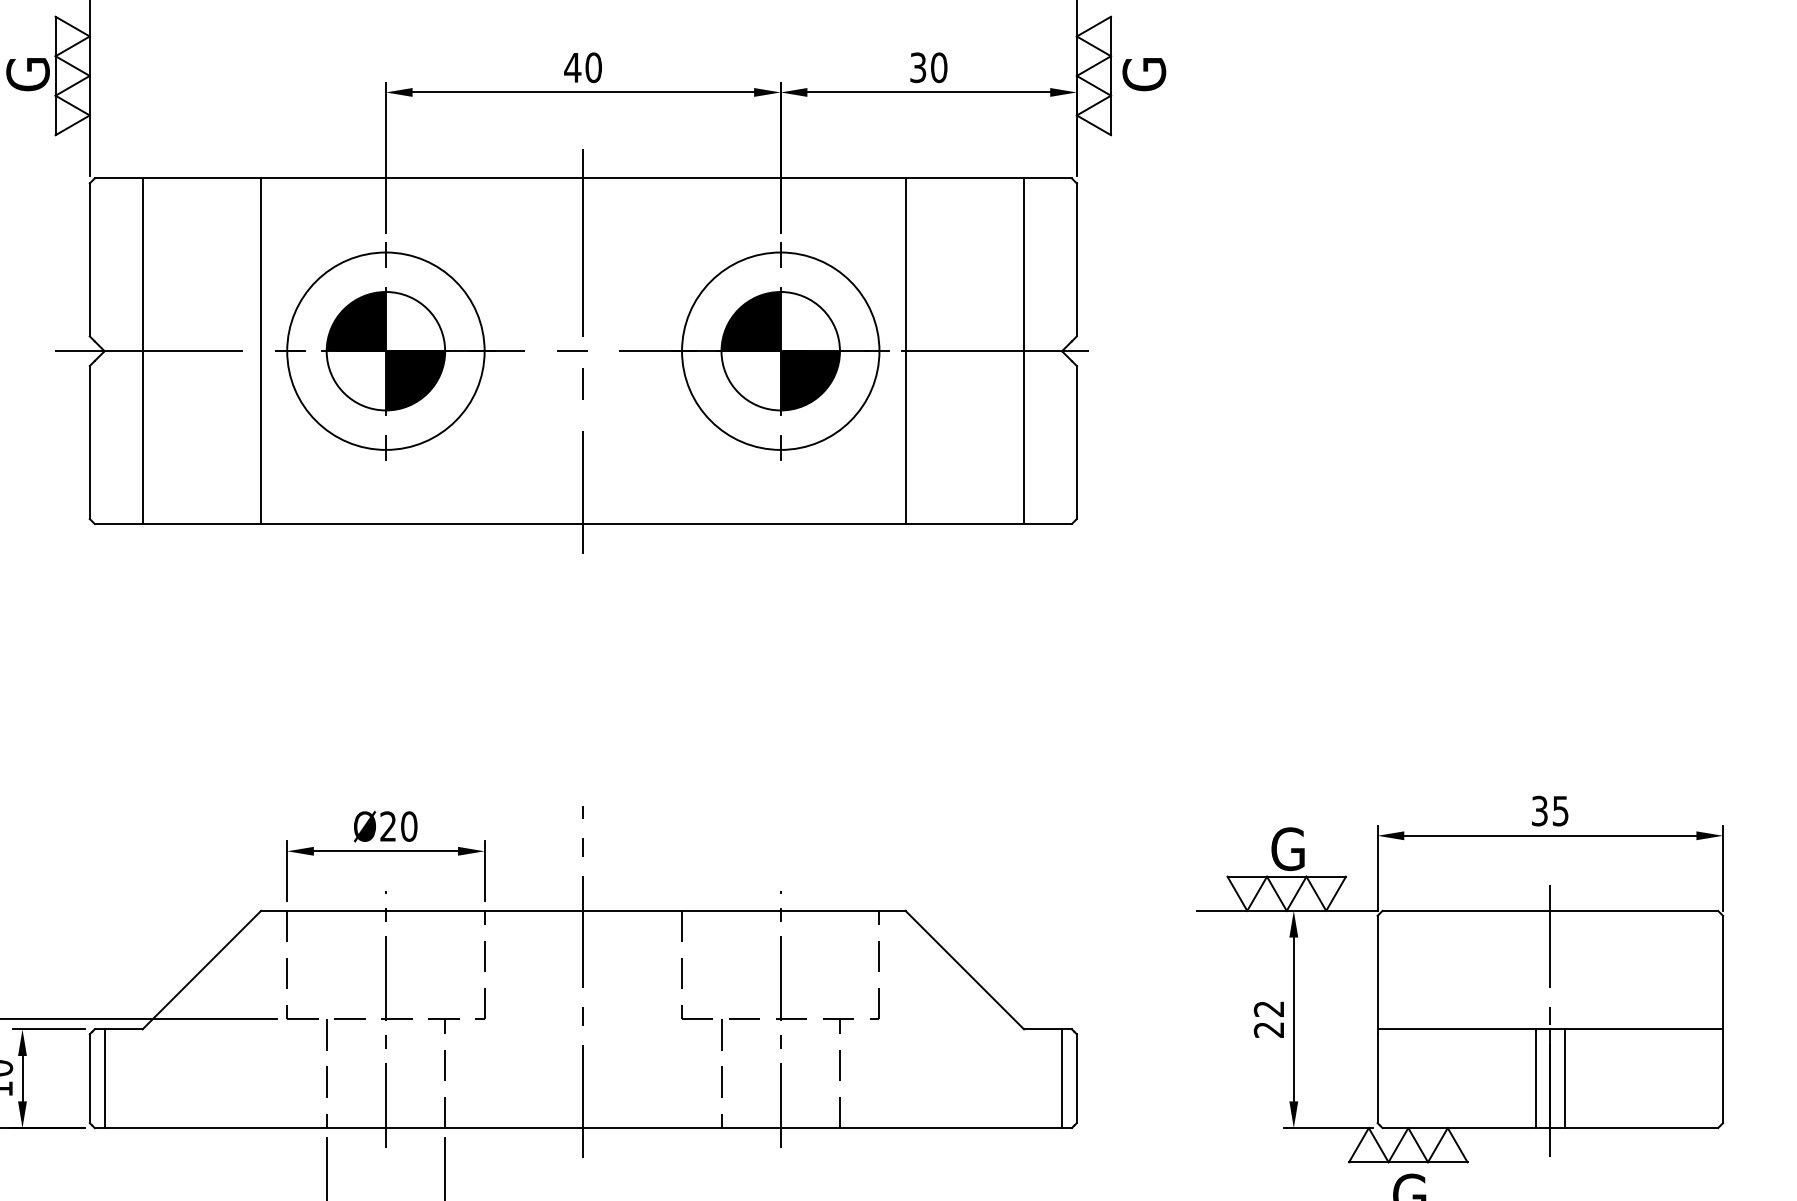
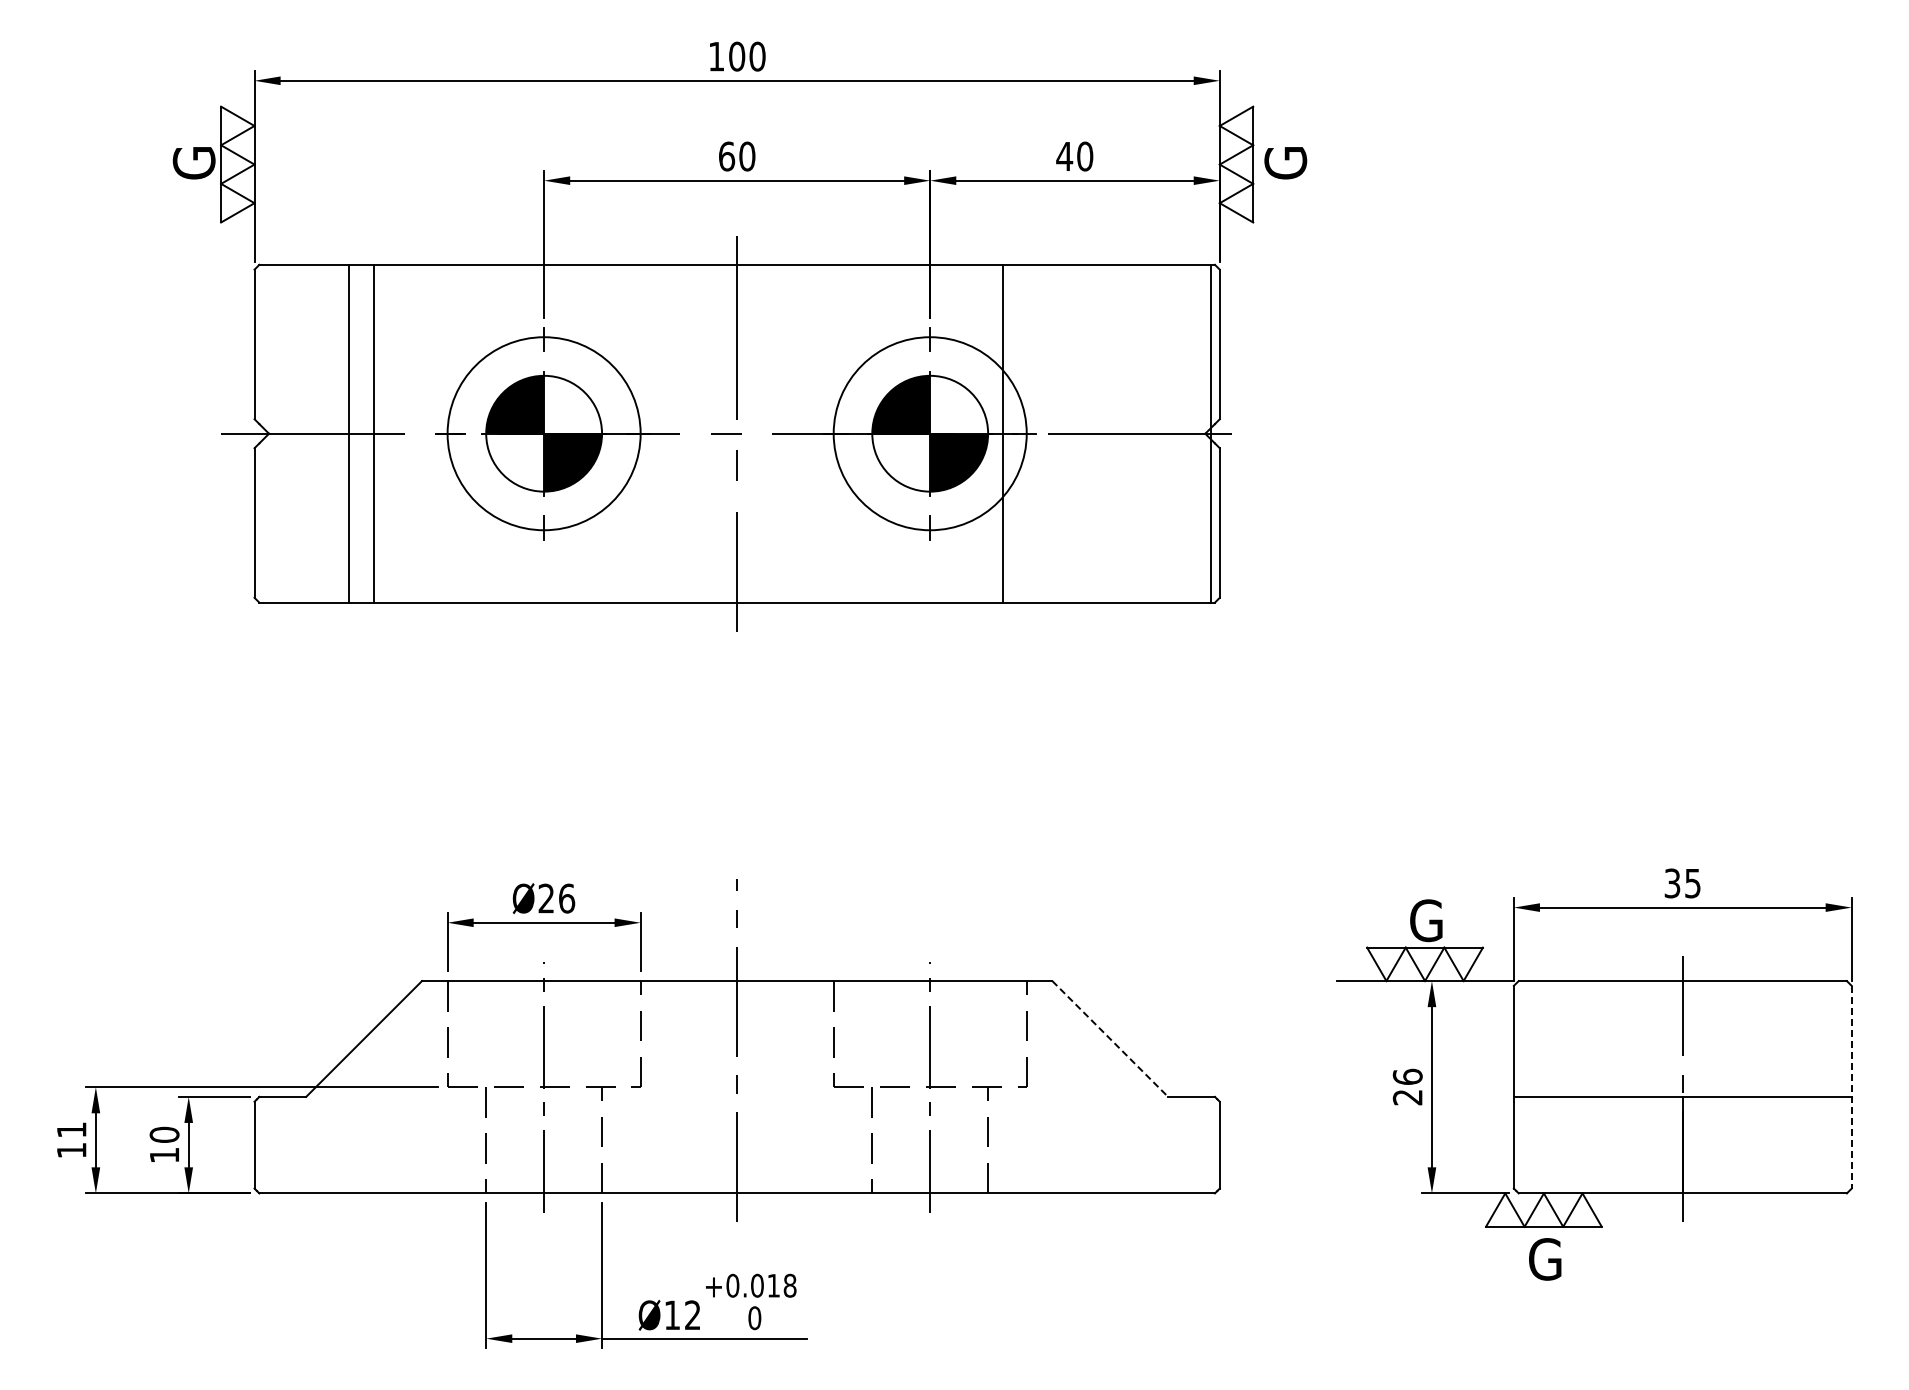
text: (572, 67) -> (726, 156), 40 -> 60
text: (918, 67) -> (1064, 156), 30 -> 40
line: (142, 350) -> (349, 433), moved
line: (261, 350) -> (374, 433), moved
line: (905, 350) -> (1003, 433), moved
line: (1024, 350) -> (1211, 433), moved
text: (409, 826) -> (567, 898), Ø20 -> Ø26
line: (965, 969) -> (1110, 1038), solid -> dashed
text: (1268, 1008) -> (1407, 1076), 22 -> 26
line: (1722, 1019) -> (1851, 1087), solid -> dashed
line: (105, 1078) -> (269, 1144), removed
line: (1062, 1078) -> (1205, 1144), removed
line: (1535, 1078) -> (1668, 1144), removed
line: (1565, 1078) -> (1697, 1144), removed

